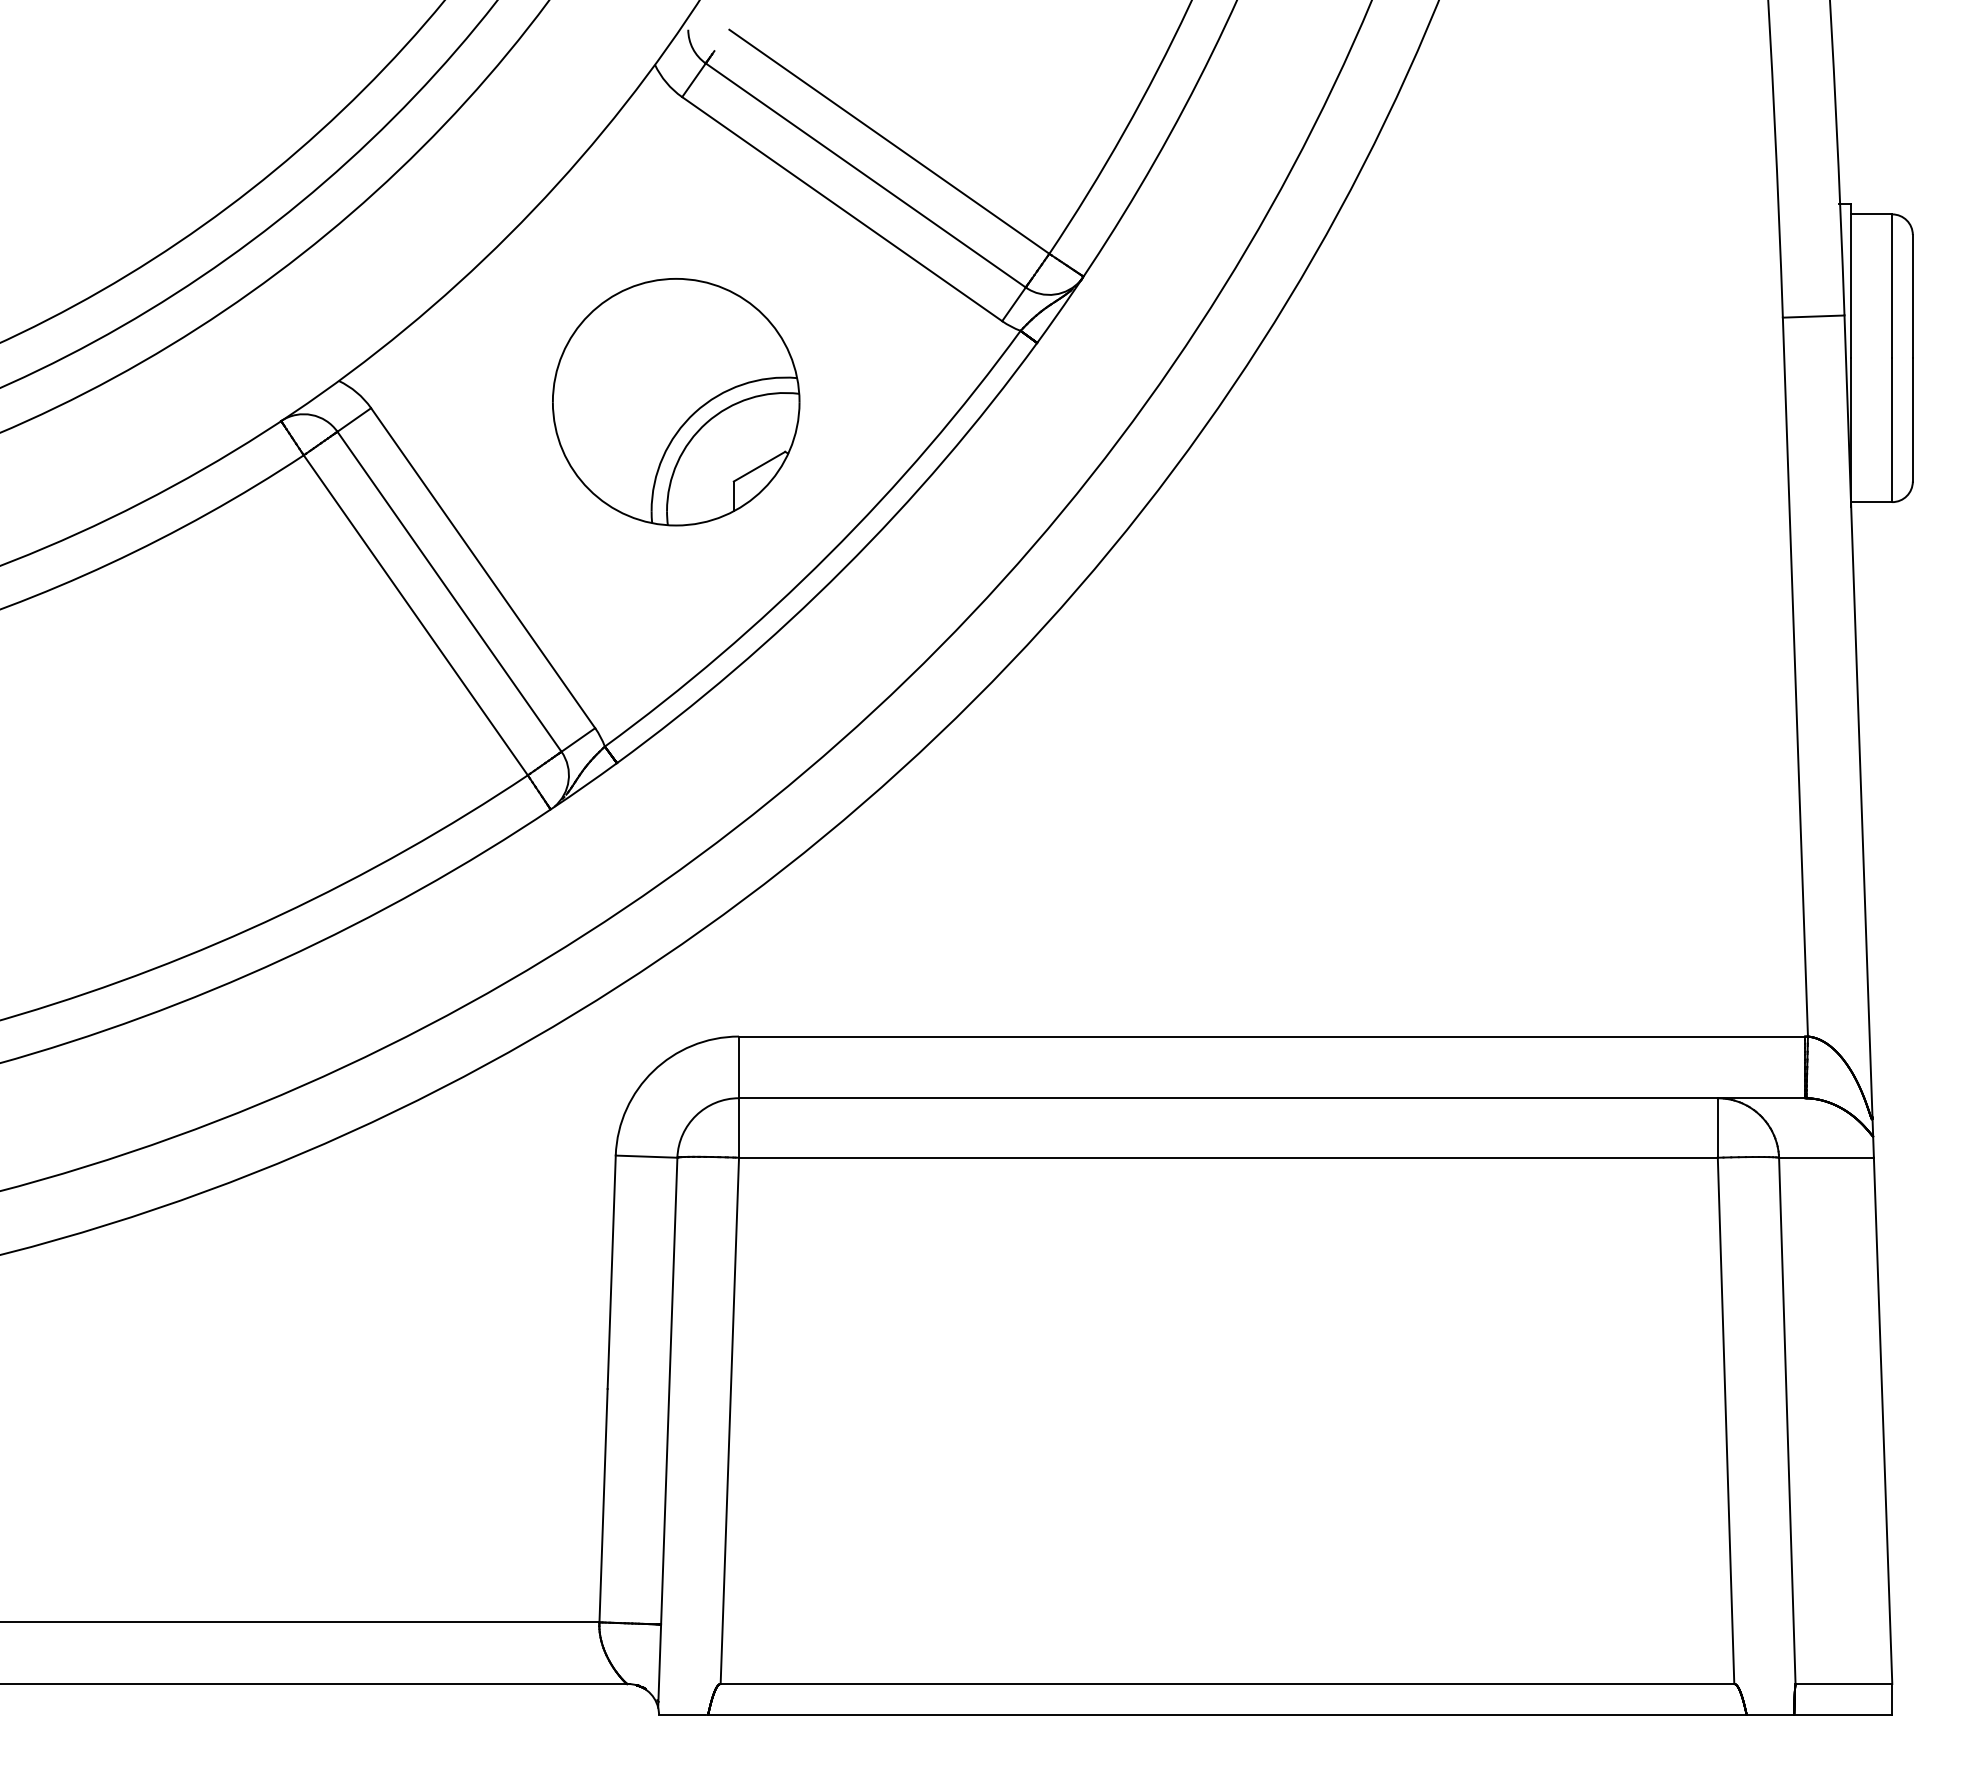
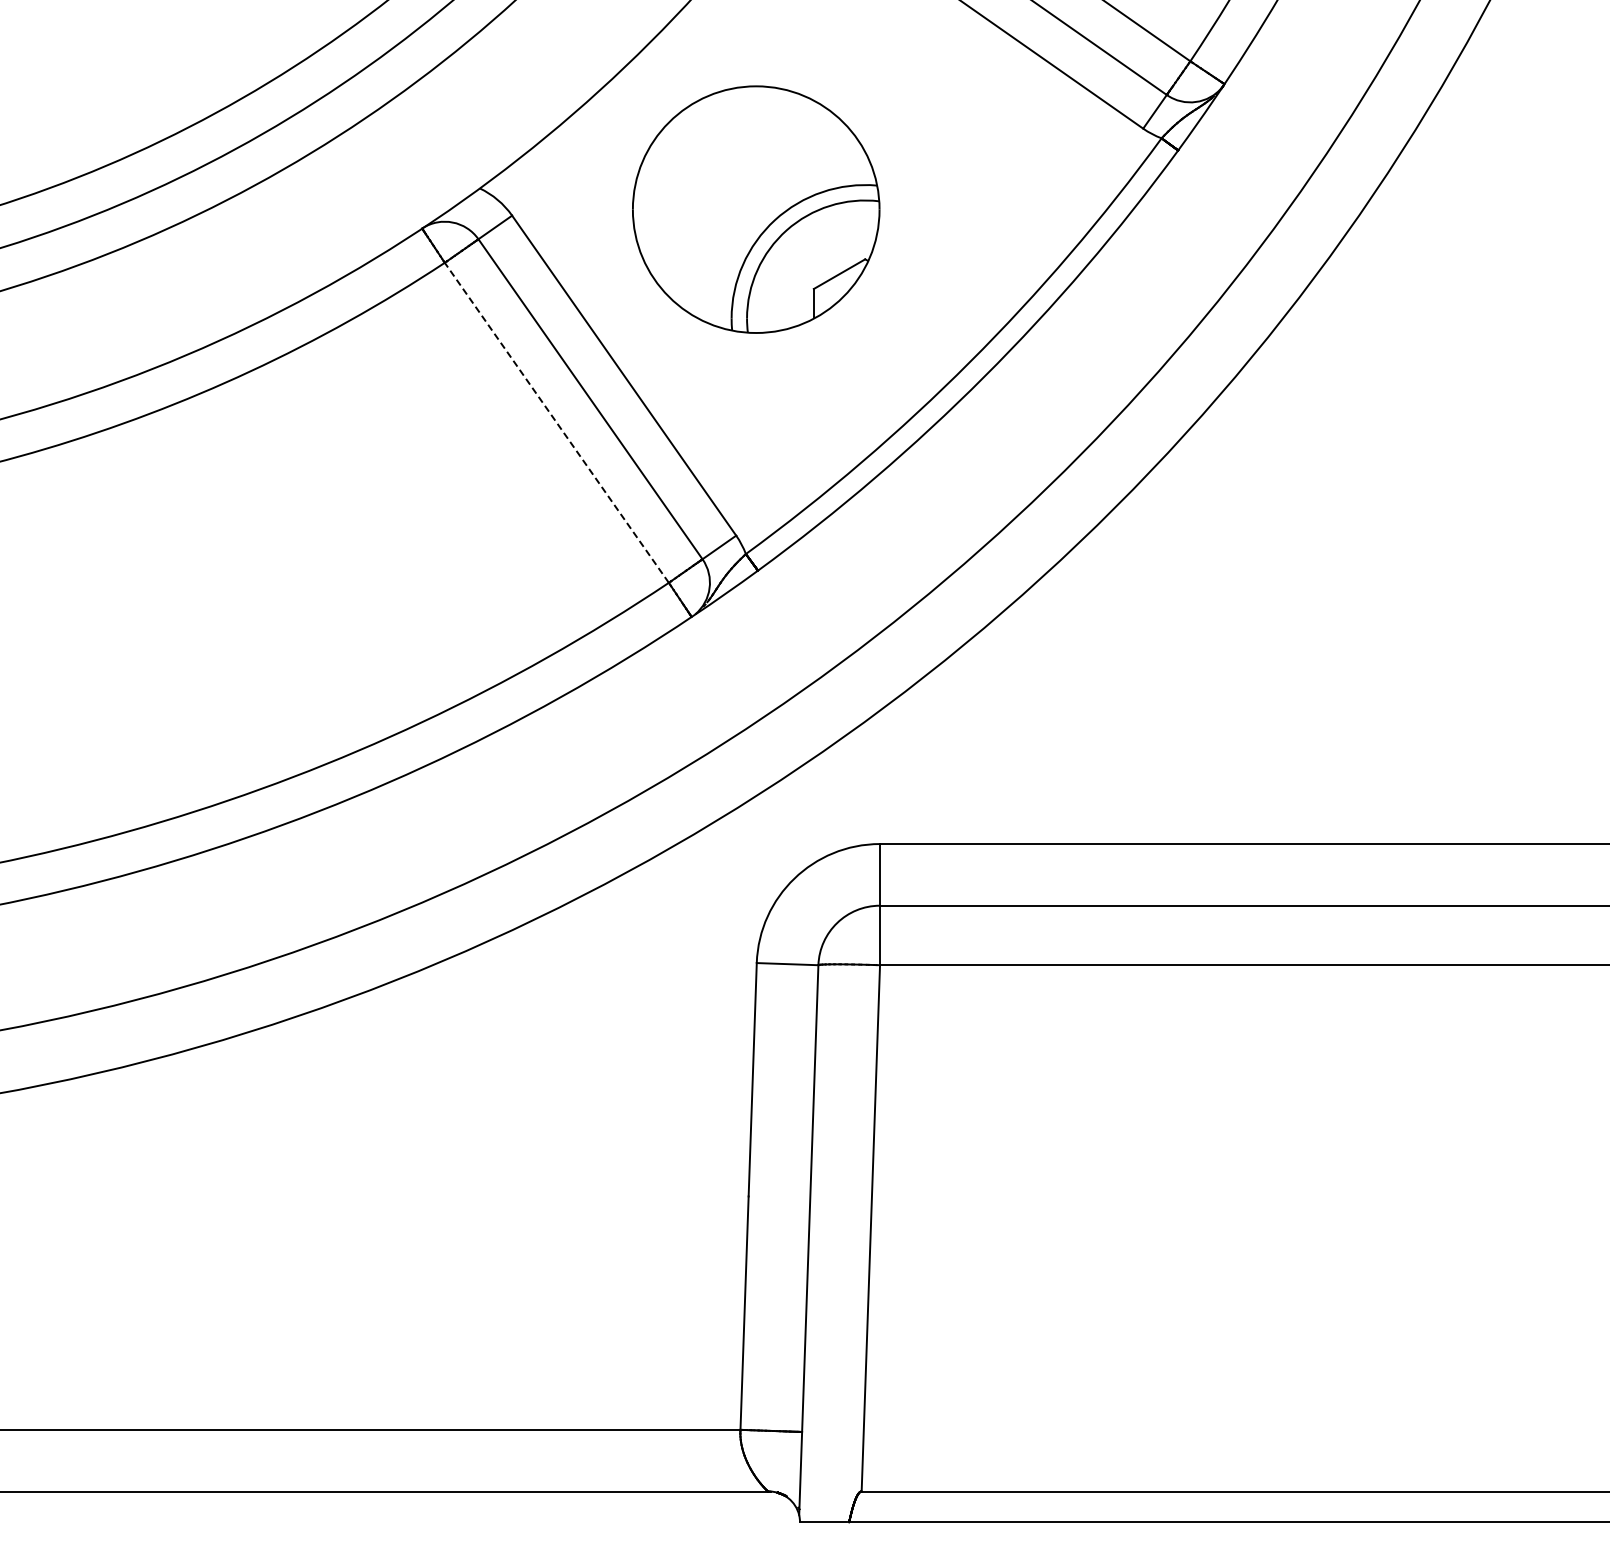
part: (676, 402) -> (756, 209), moved
line: (415, 614) -> (556, 421), solid -> dashed

